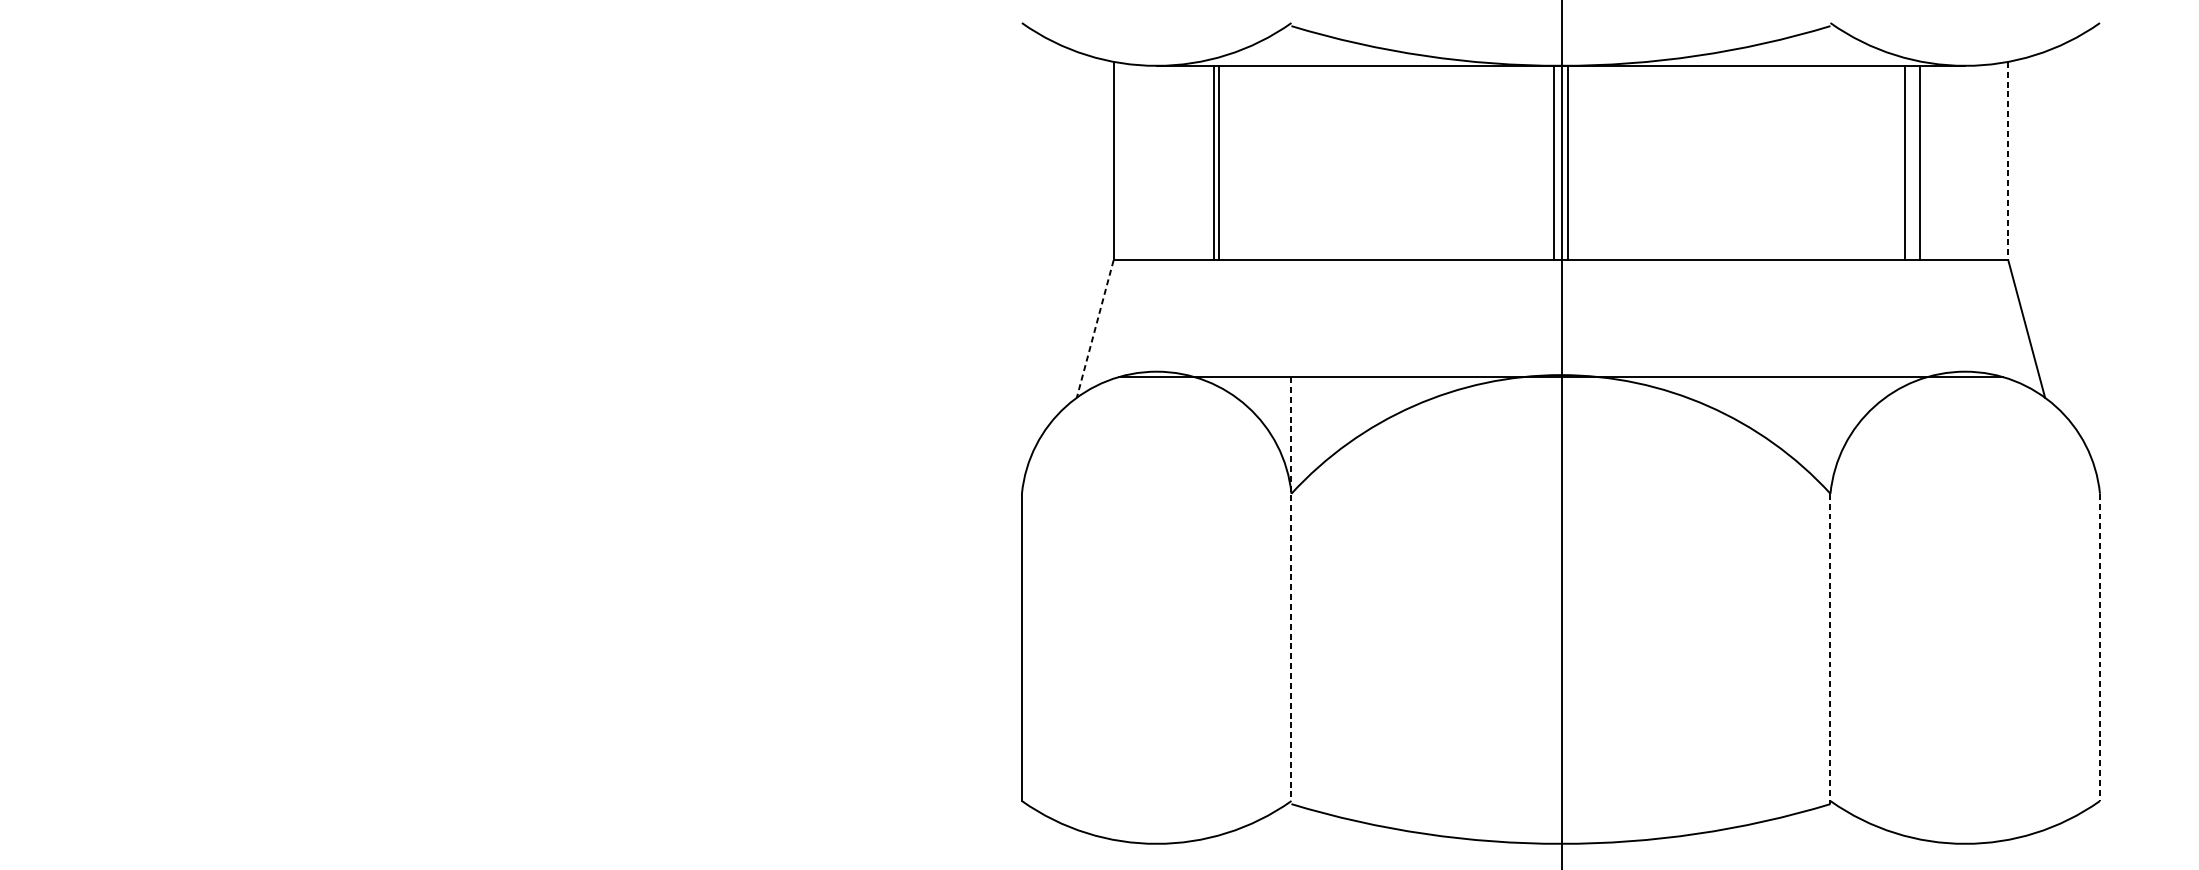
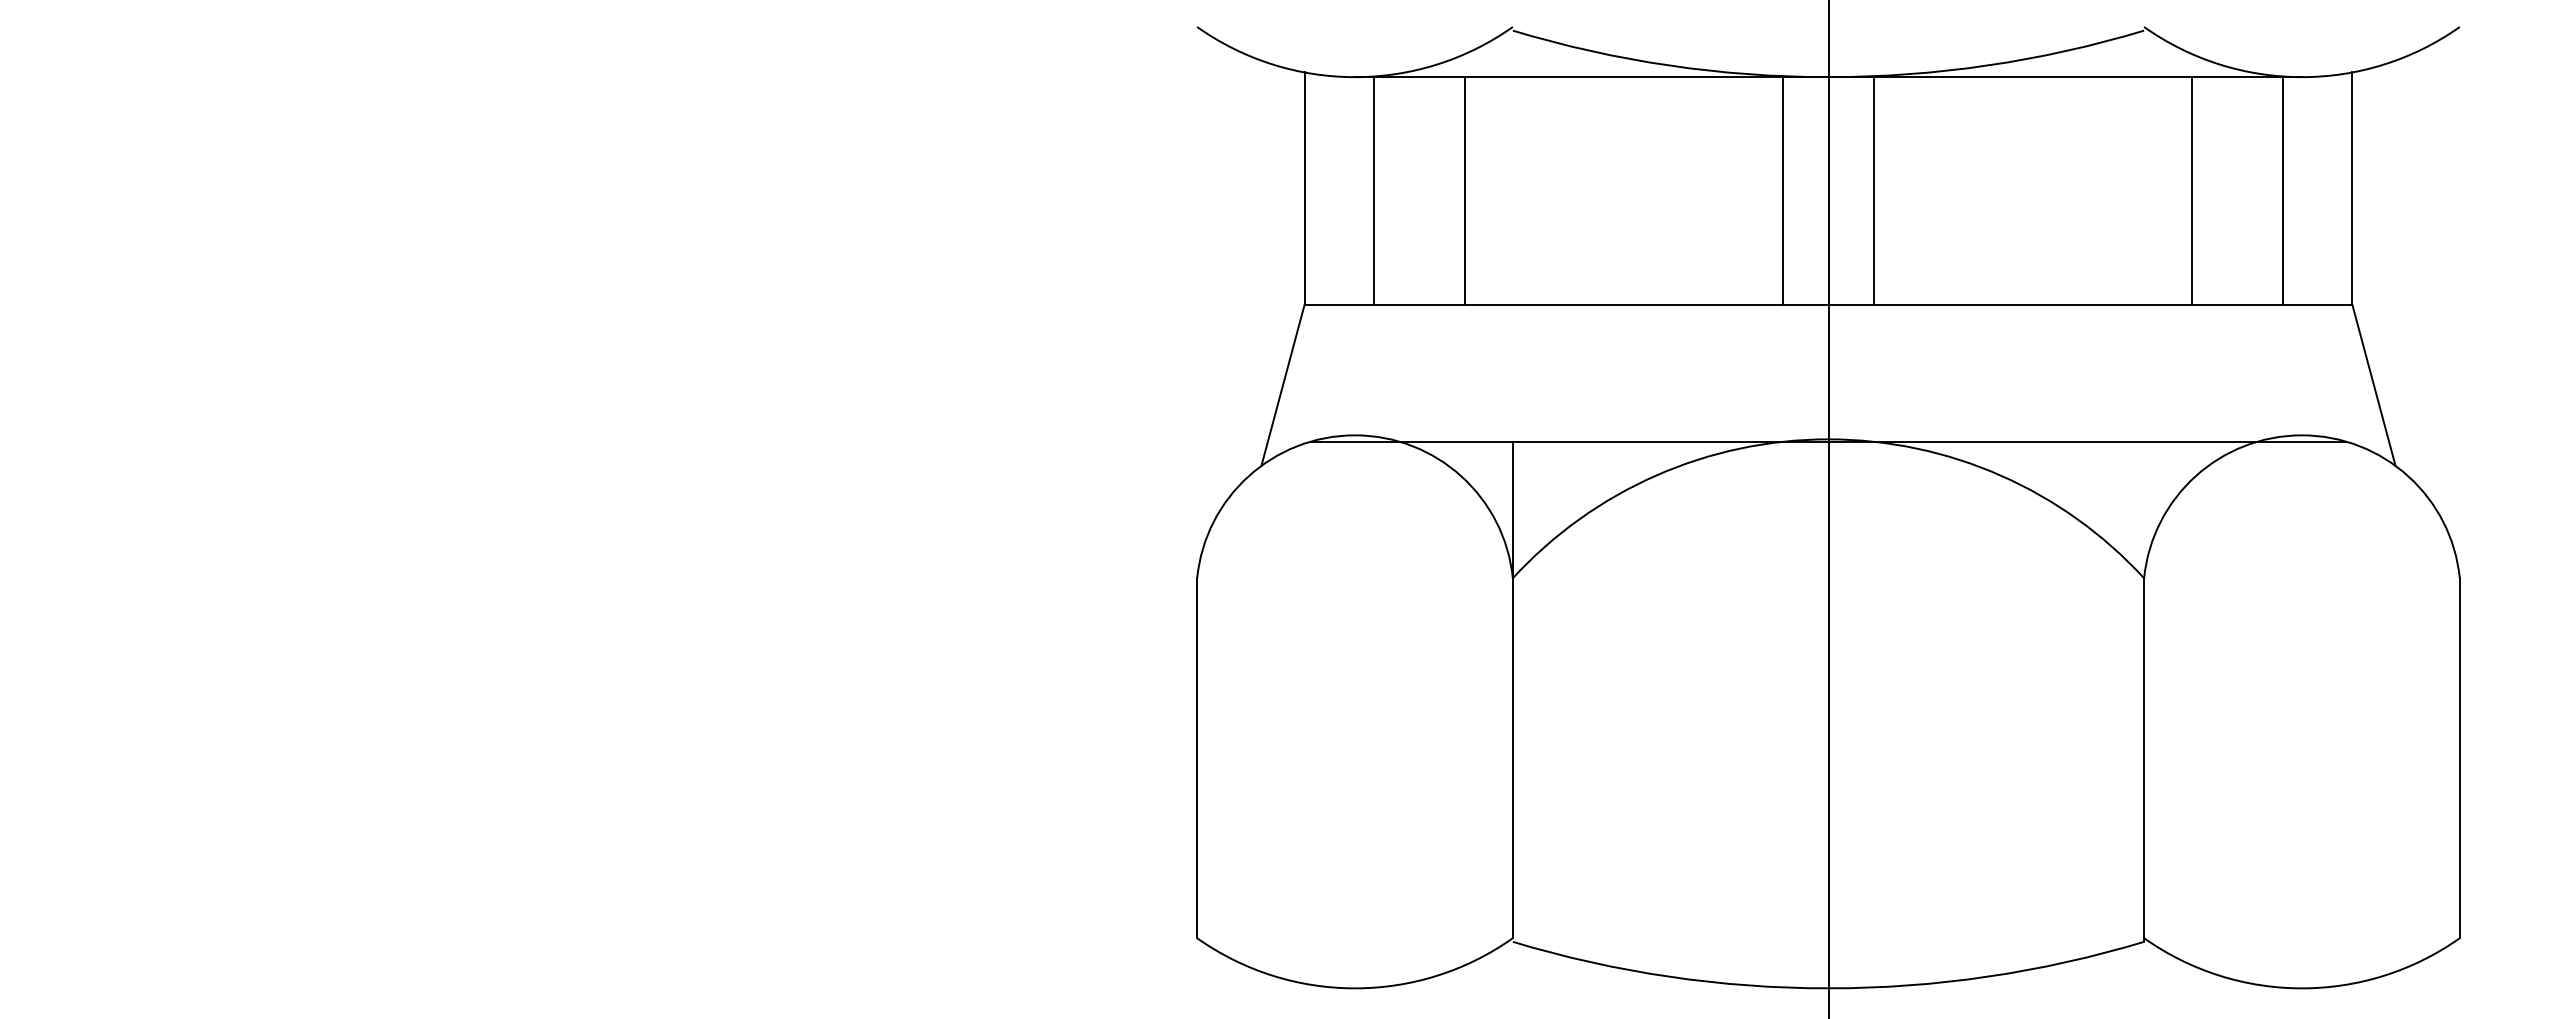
line: (2008, 161) -> (2352, 189), dashed -> solid
line: (1214, 162) -> (1374, 190), moved
line: (1219, 162) -> (1465, 190), moved
line: (1553, 162) -> (1782, 190), moved
line: (1568, 162) -> (1874, 190), moved
line: (1905, 162) -> (2191, 190), moved
line: (1919, 162) -> (2282, 190), moved
line: (1094, 329) -> (1282, 385), dashed -> solid
line: (1291, 589) -> (1512, 690), dashed -> solid
line: (2099, 647) -> (2459, 758), dashed -> solid
line: (1830, 649) -> (2144, 760), dashed -> solid

